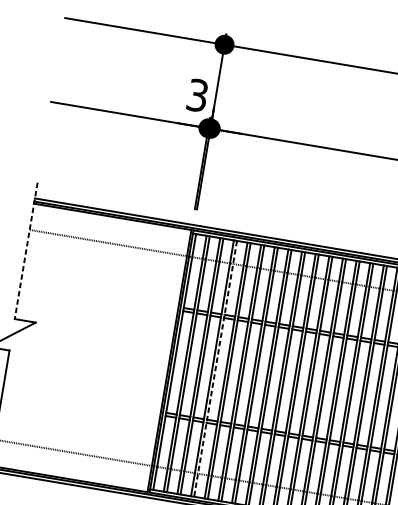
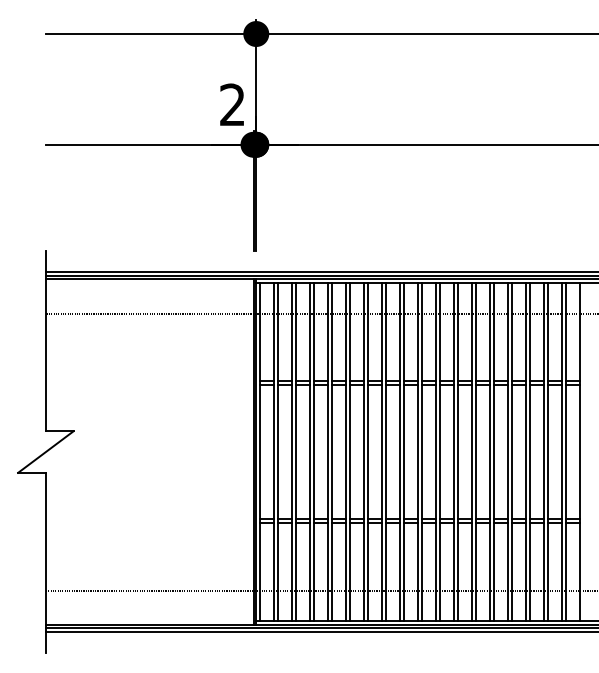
text: (197, 95) -> (232, 104), 3 -> 2
line: (25, 250) -> (45, 341), dashed -> solid
line: (215, 369) -> (314, 452), dashed -> solid

